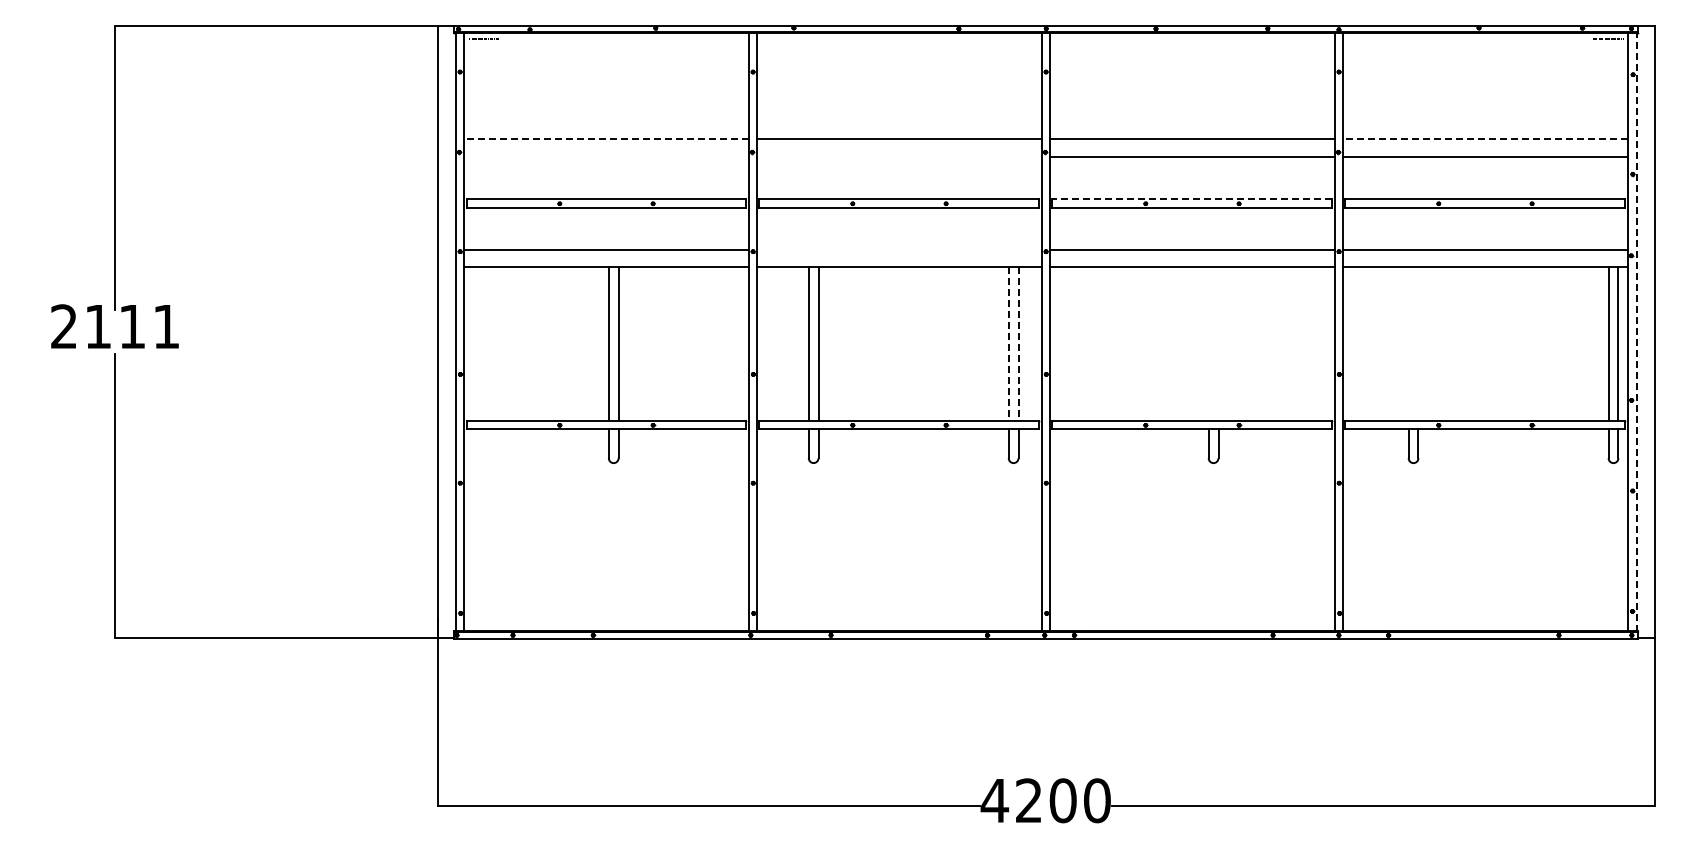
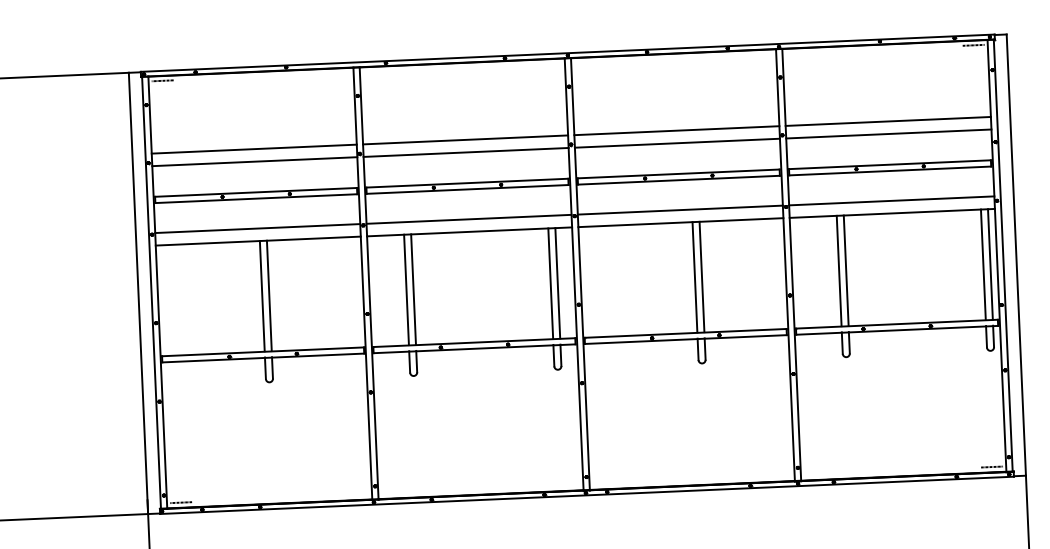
line: (606, 139) -> (254, 149), dashed -> solid
line: (1485, 139) -> (888, 121), dashed -> solid
line: (606, 156) -> (254, 161), added
line: (899, 156) -> (466, 152), added
line: (1192, 199) -> (678, 173), dashed -> solid
line: (899, 249) -> (468, 219), added
line: (1636, 332) -> (1003, 255), dashed -> solid
line: (1208, 342) -> (694, 276), added
line: (1218, 342) -> (701, 276), added
line: (1408, 342) -> (838, 270), added
line: (1418, 342) -> (846, 270), added
line: (1008, 343) -> (550, 283), dashed -> solid
line: (1018, 343) -> (557, 283), dashed -> solid
line: (1608, 623) -> (992, 466), added
line: (483, 624) -> (180, 502), added

